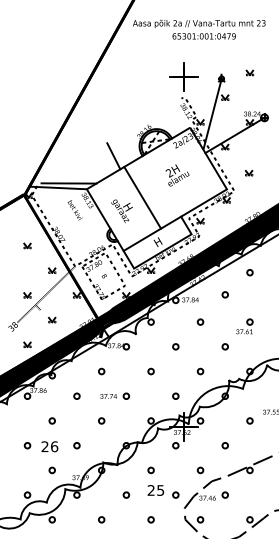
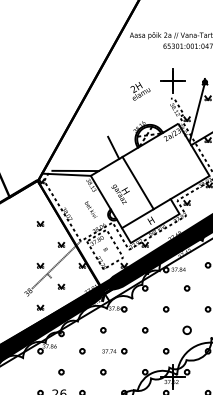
text: (177, 175) -> (140, 91), moved
text: (74, 210) -> (90, 209), moved
part: (200, 371) -> (187, 330), size x1.6

